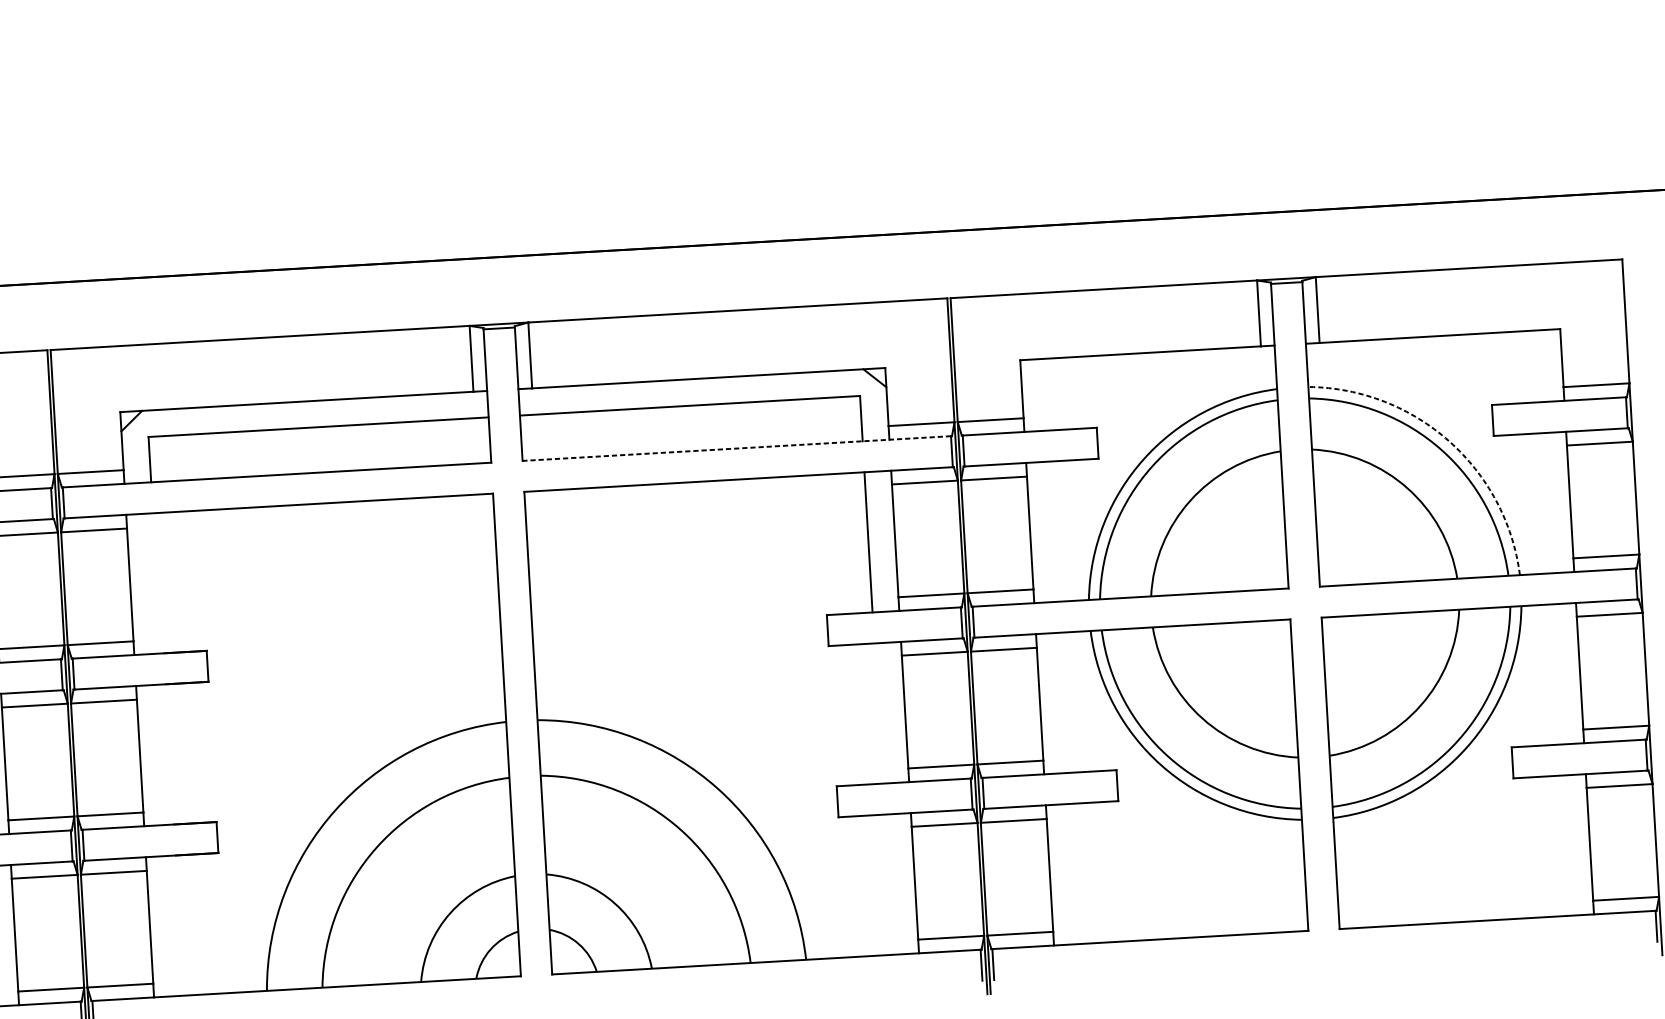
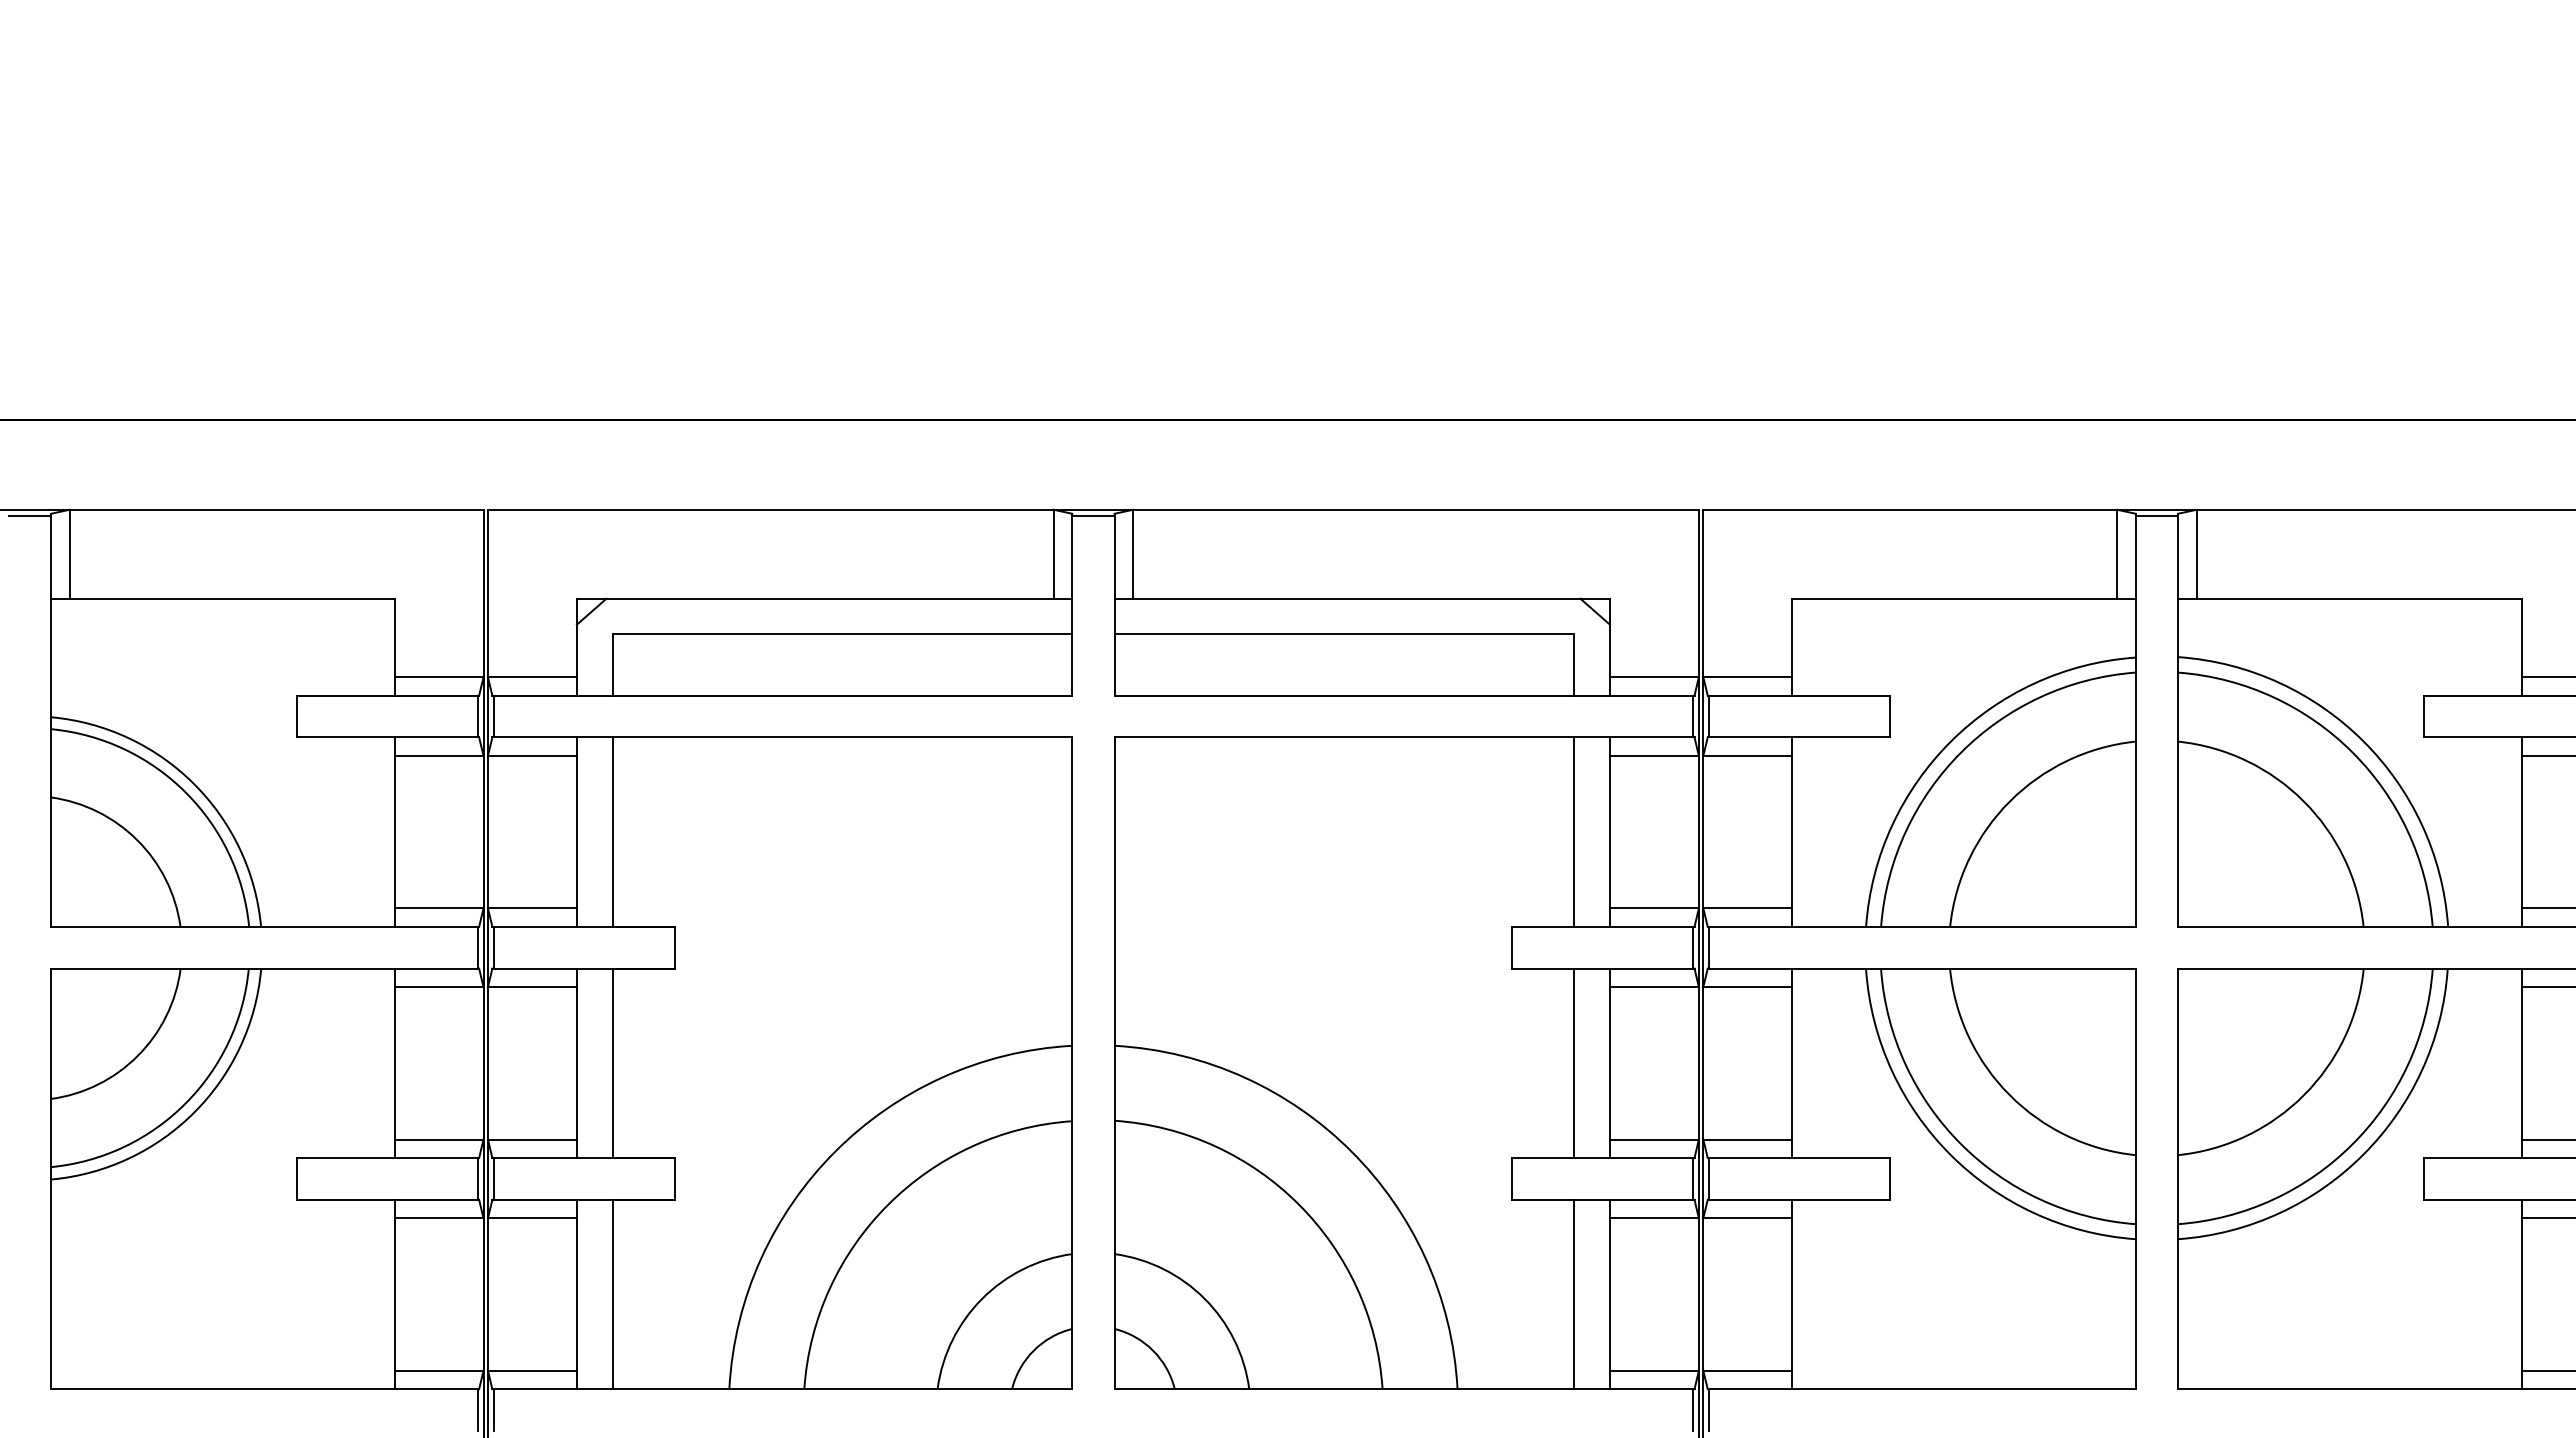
arc: (1449, 441) -> (2363, 741), dashed -> solid
line: (736, 448) -> (1403, 695), dashed -> solid
line: (157, 582) -> (613, 831), added
line: (878, 713) -> (1573, 1063), added
line: (167, 754) -> (613, 1063), added
line: (887, 884) -> (1573, 1294), added
line: (177, 925) -> (613, 1294), added

